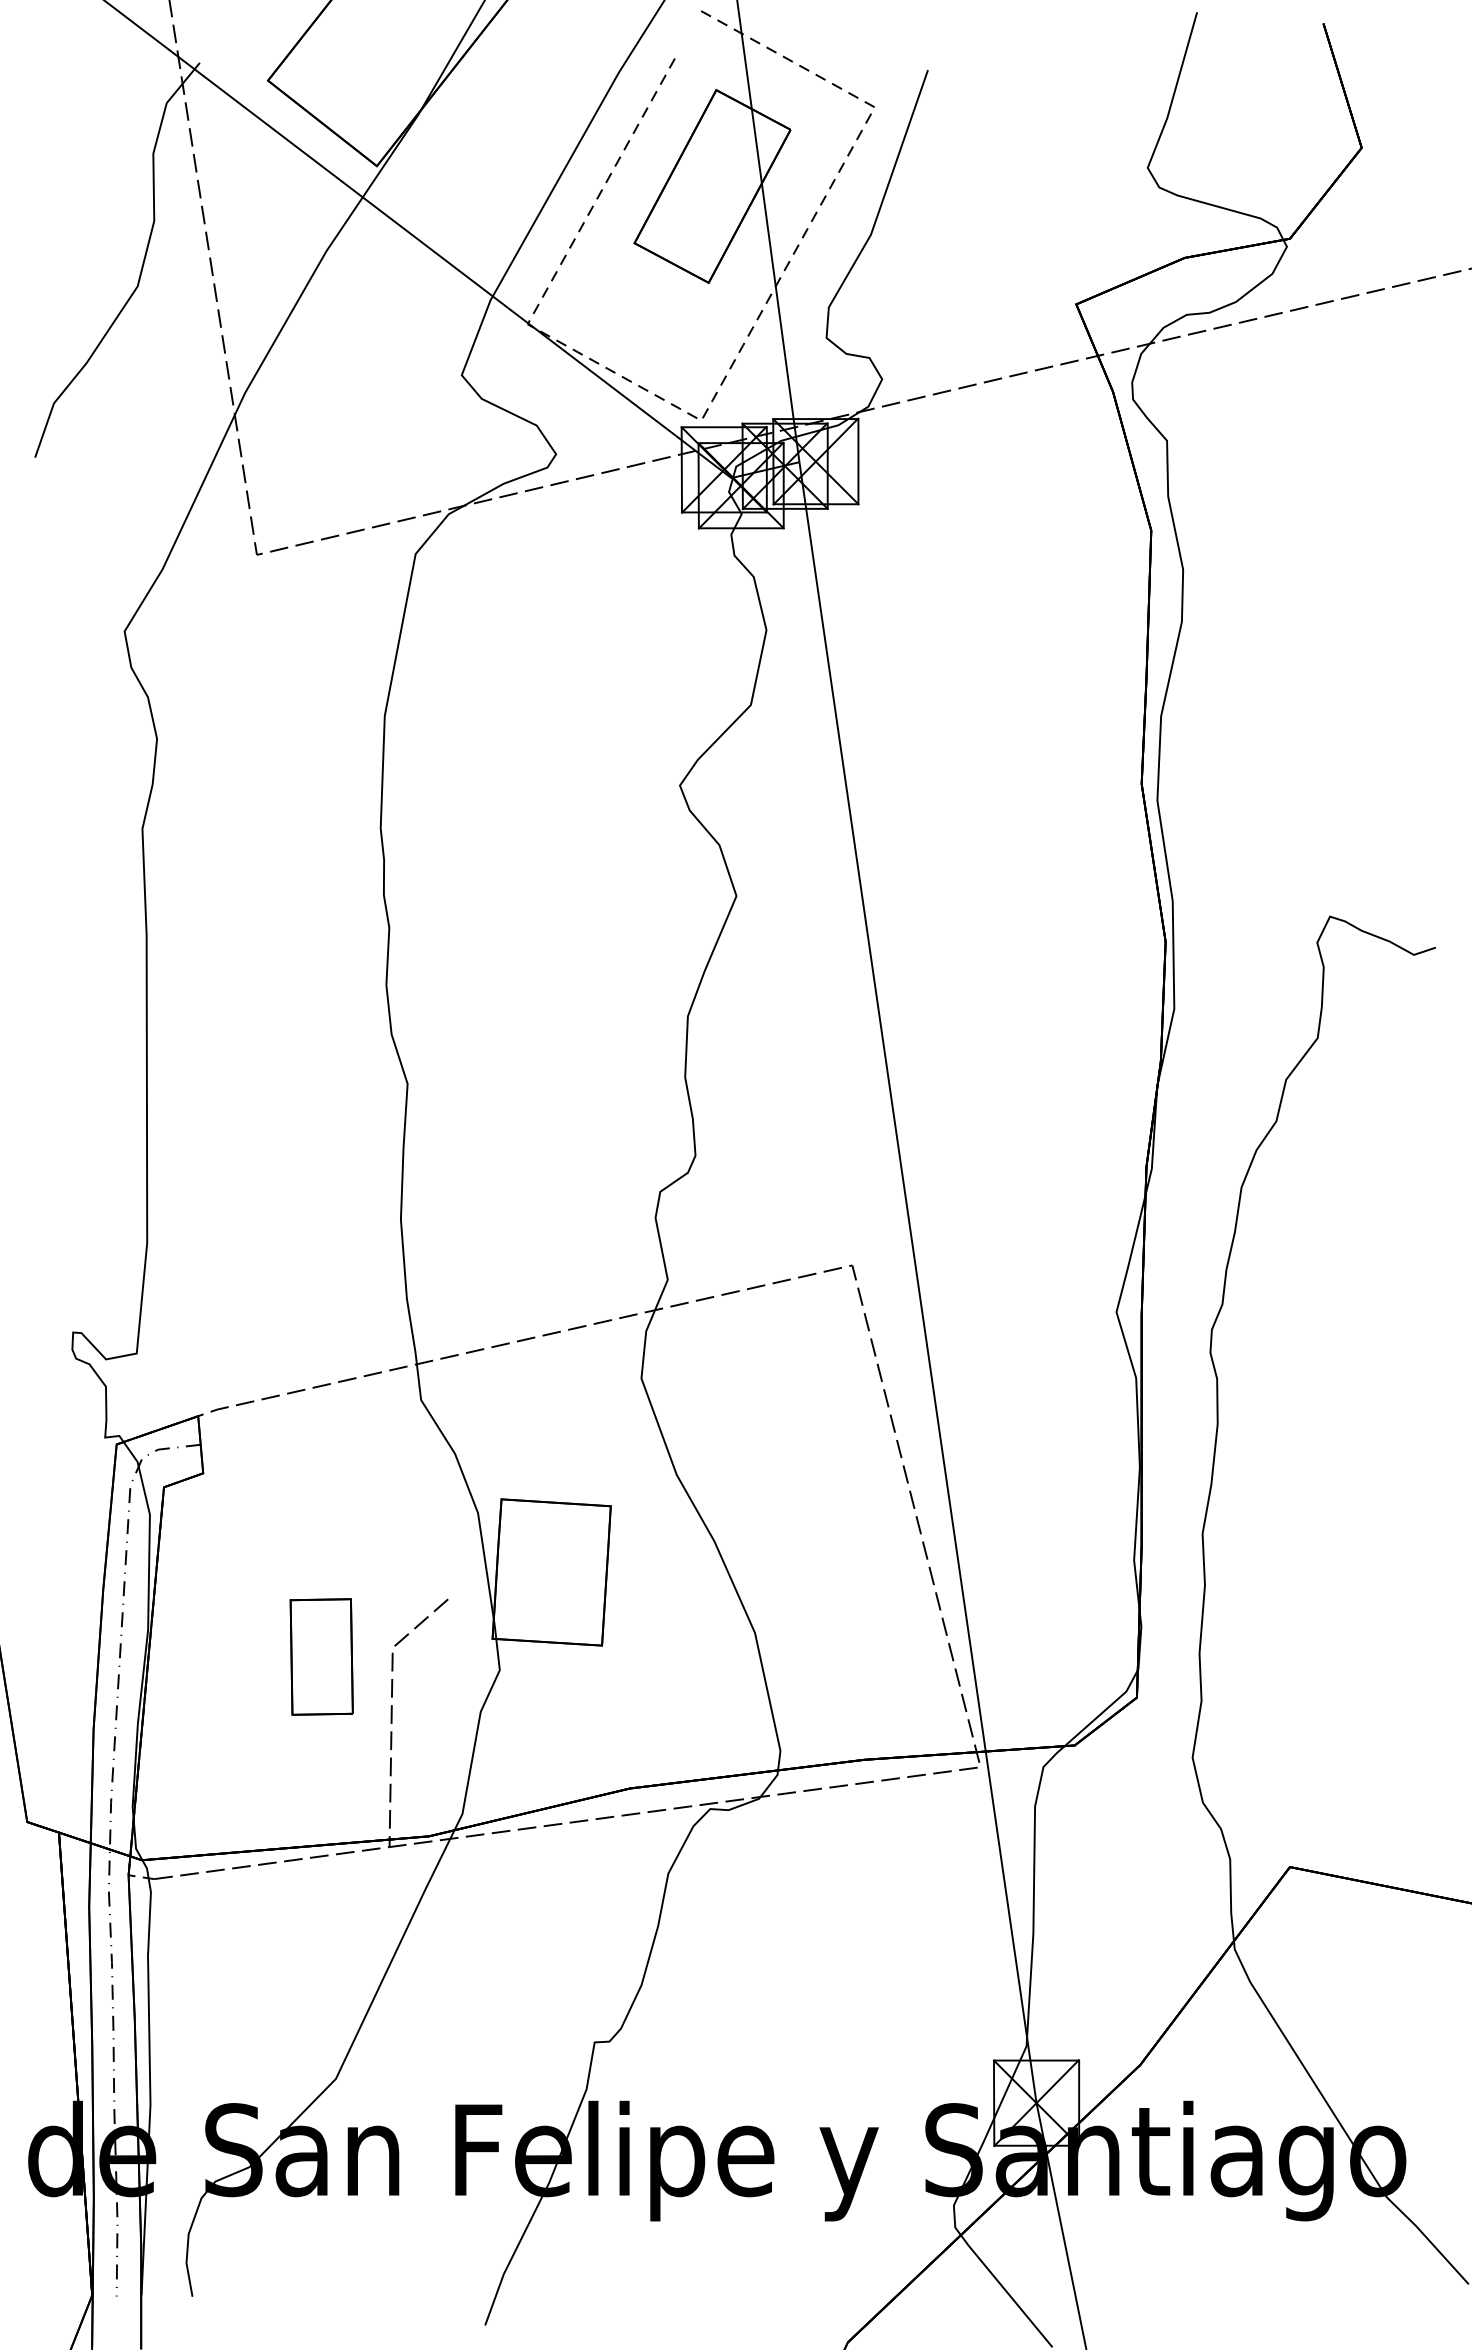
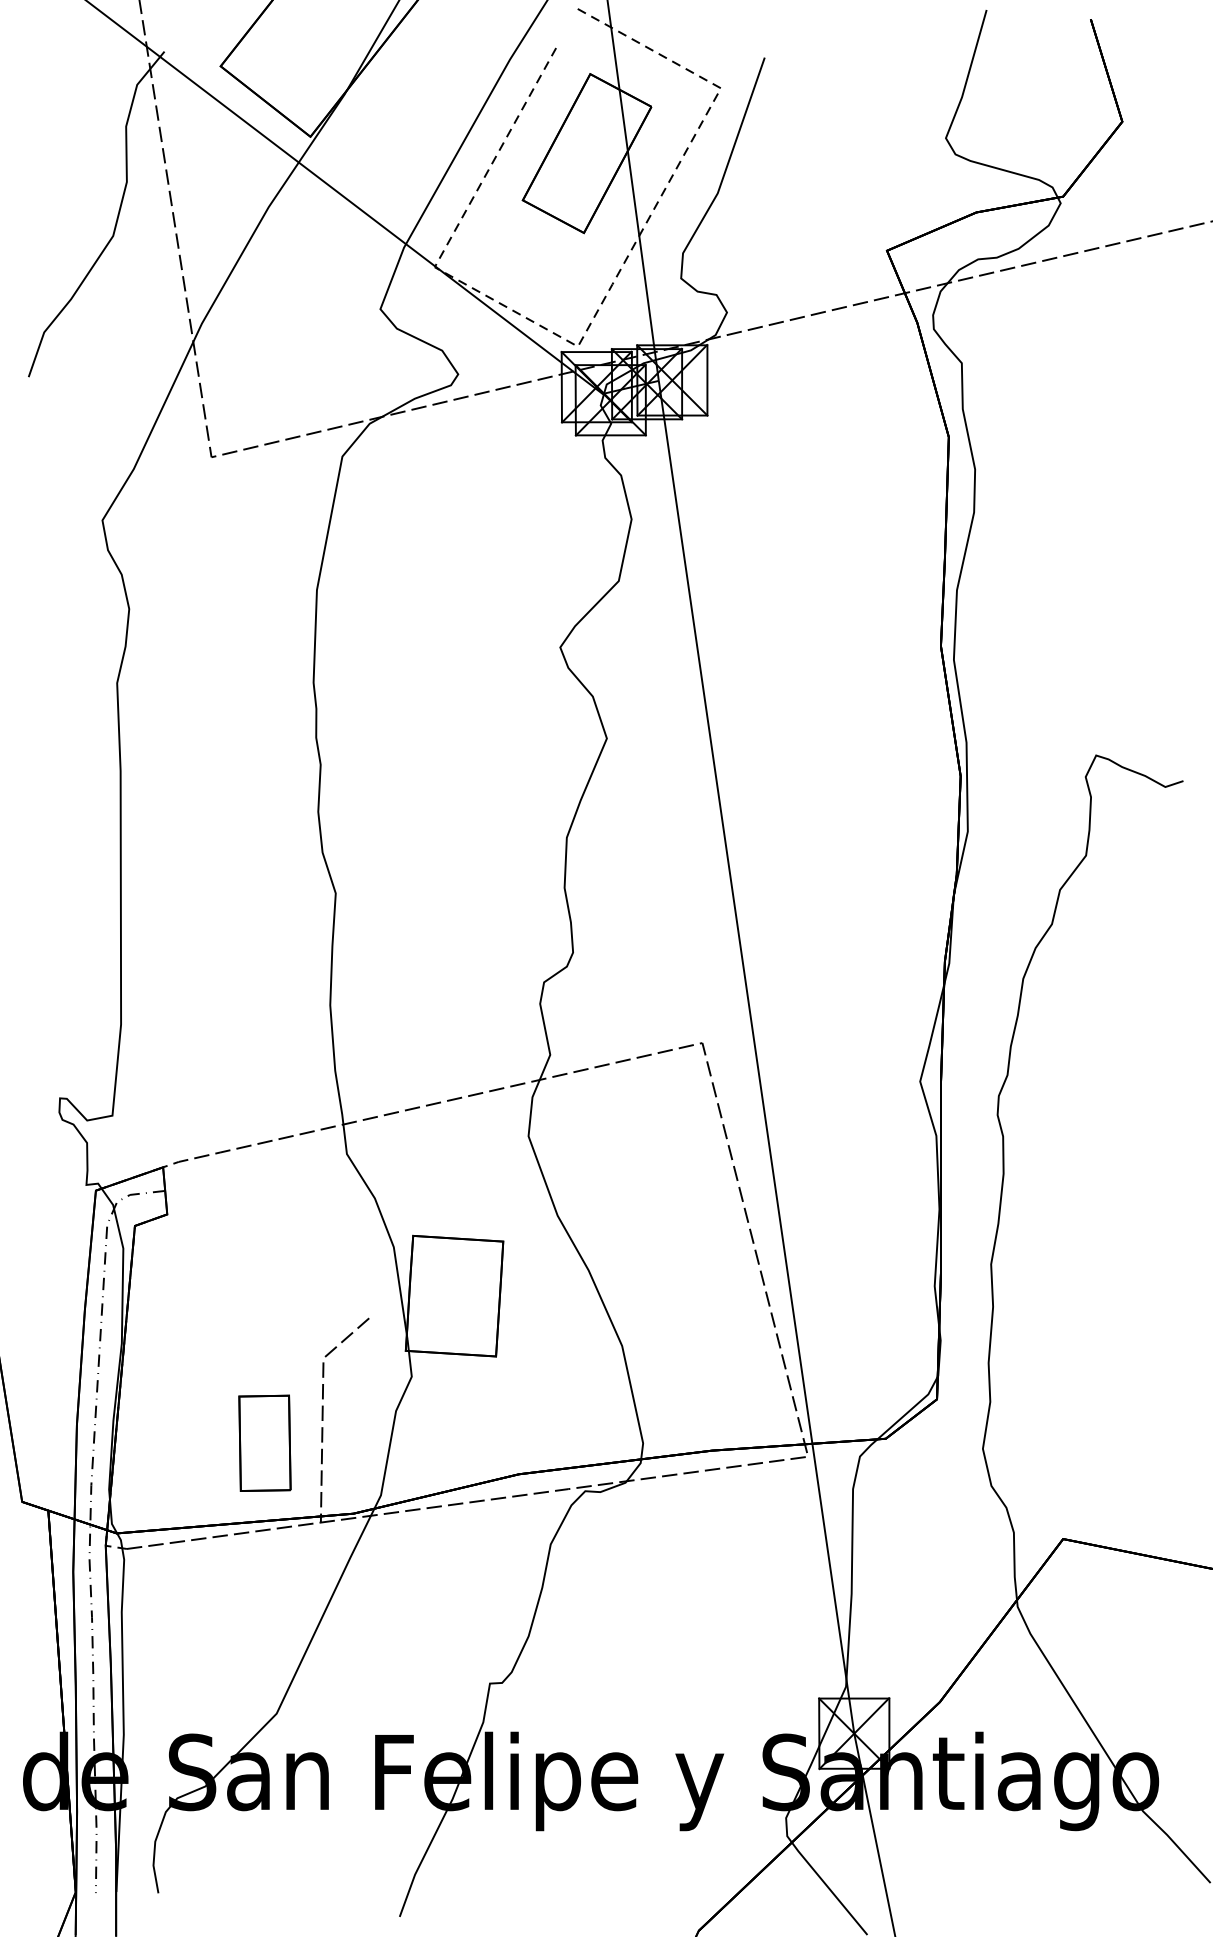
part: (321, 1656) -> (264, 1442), moved

